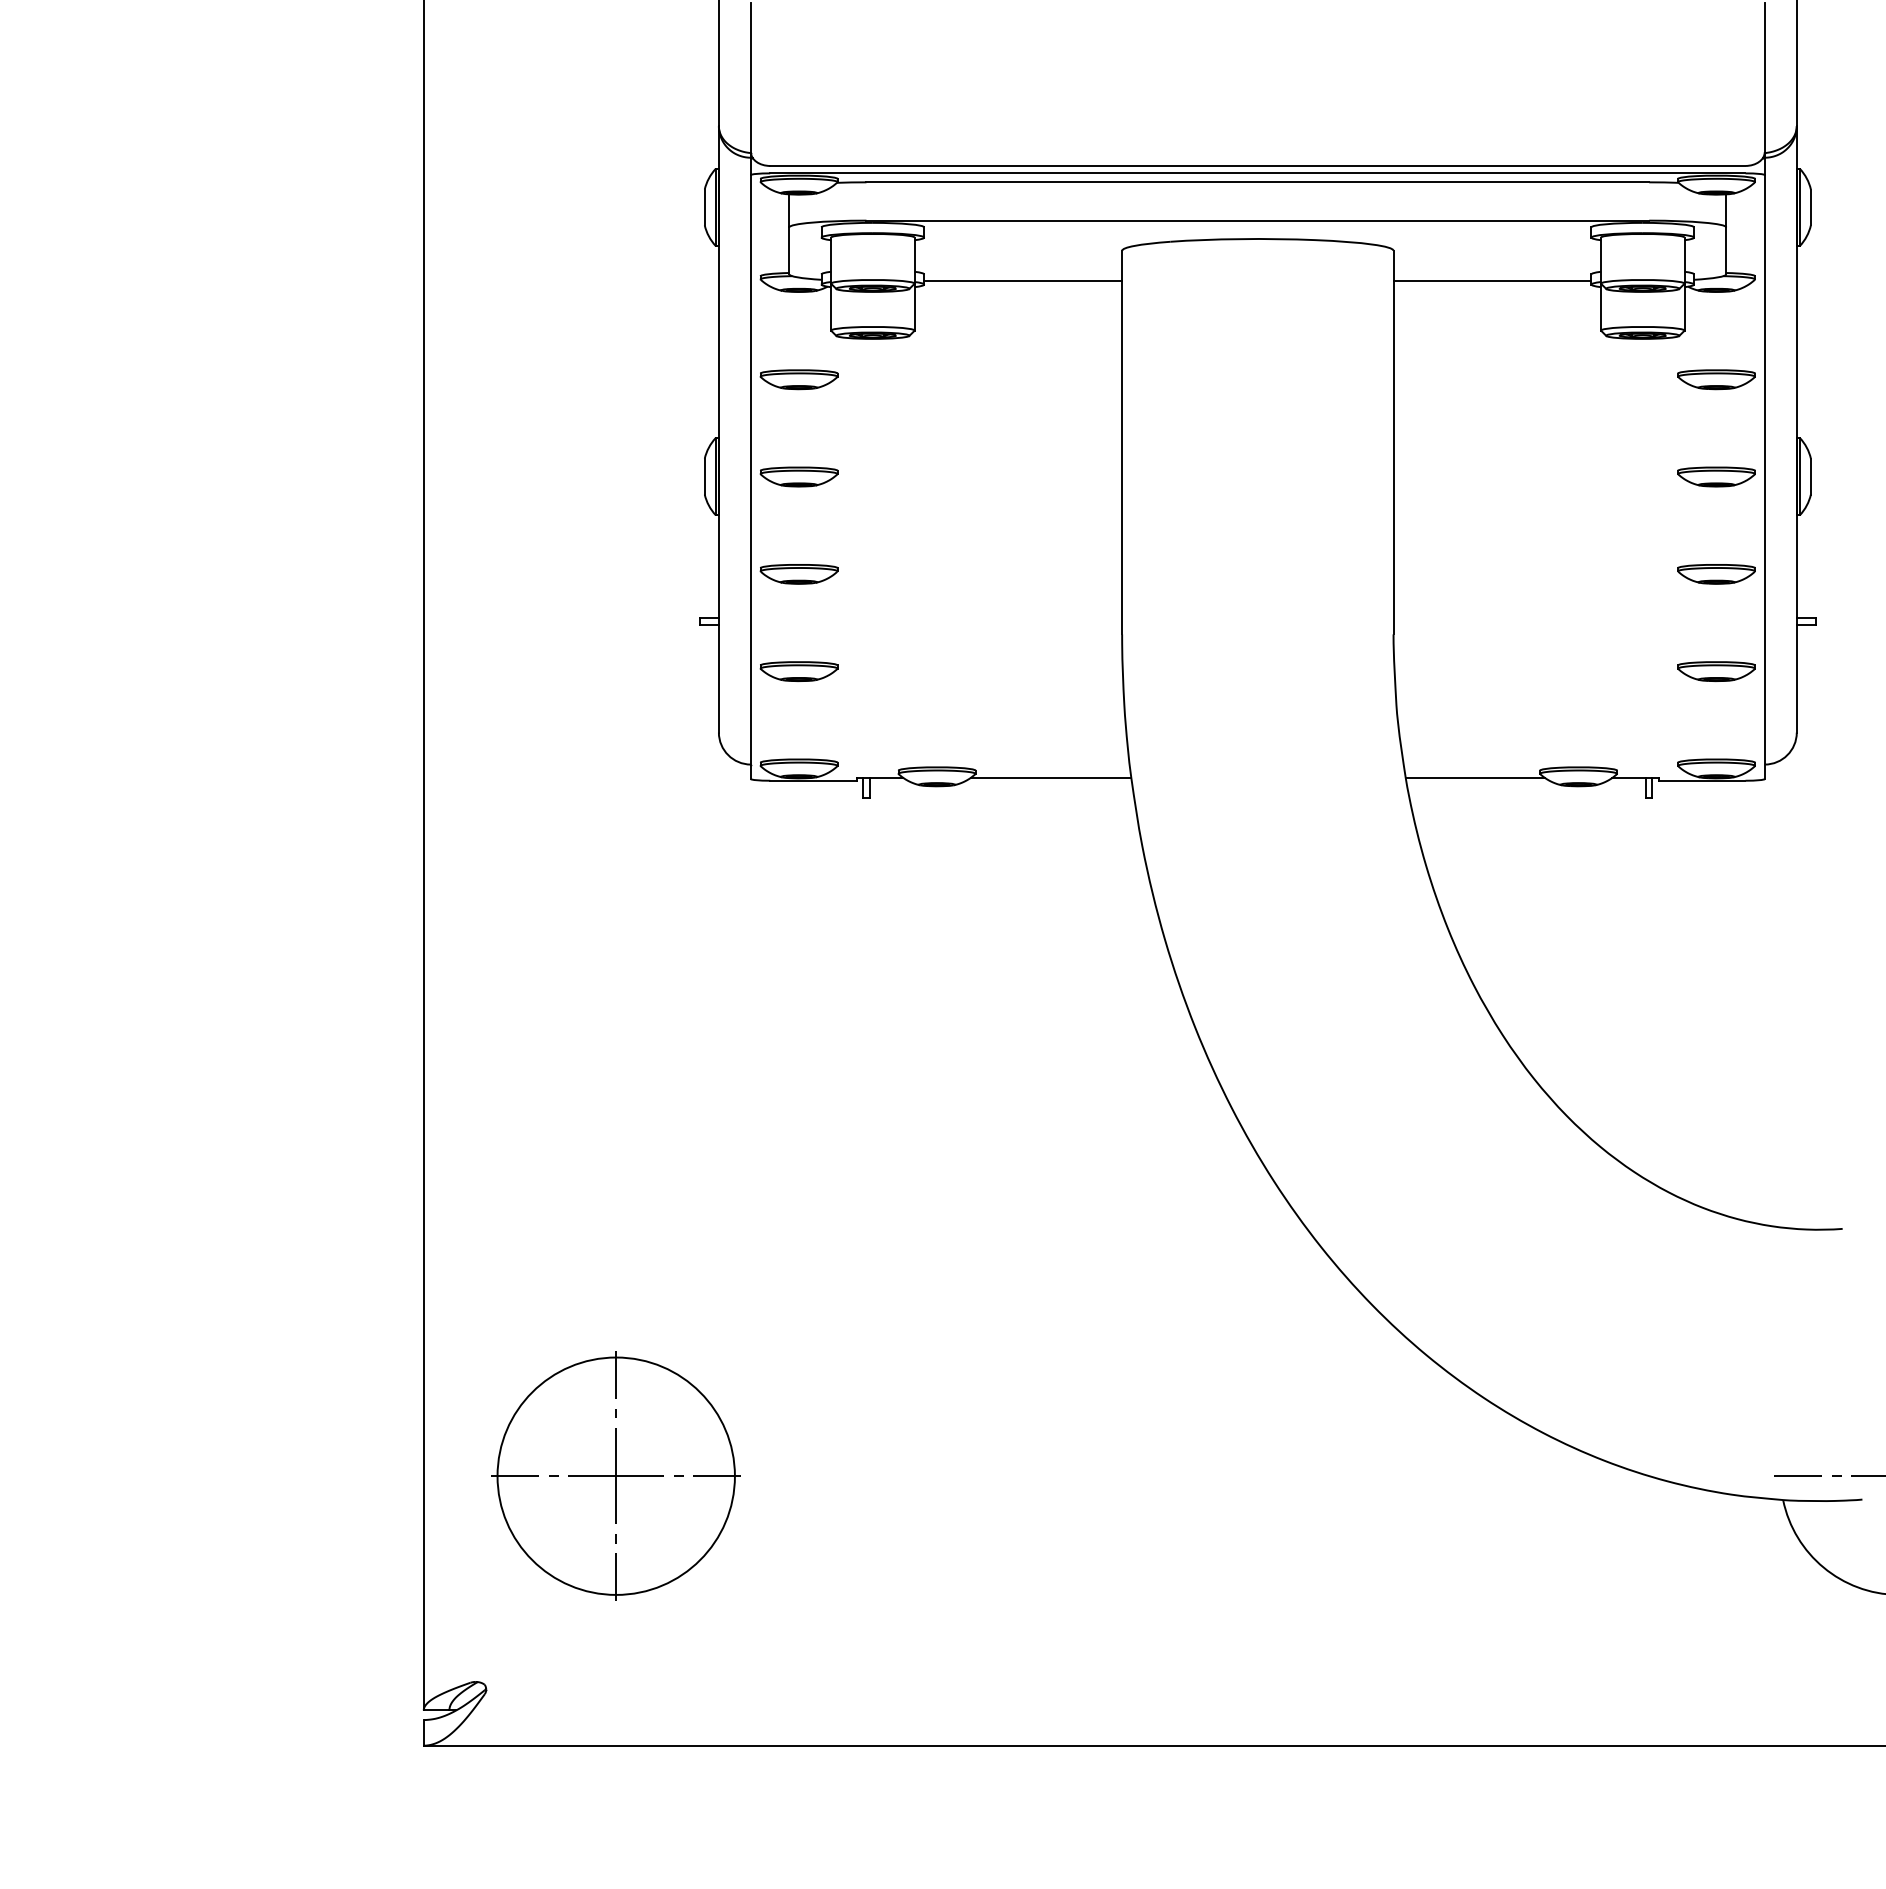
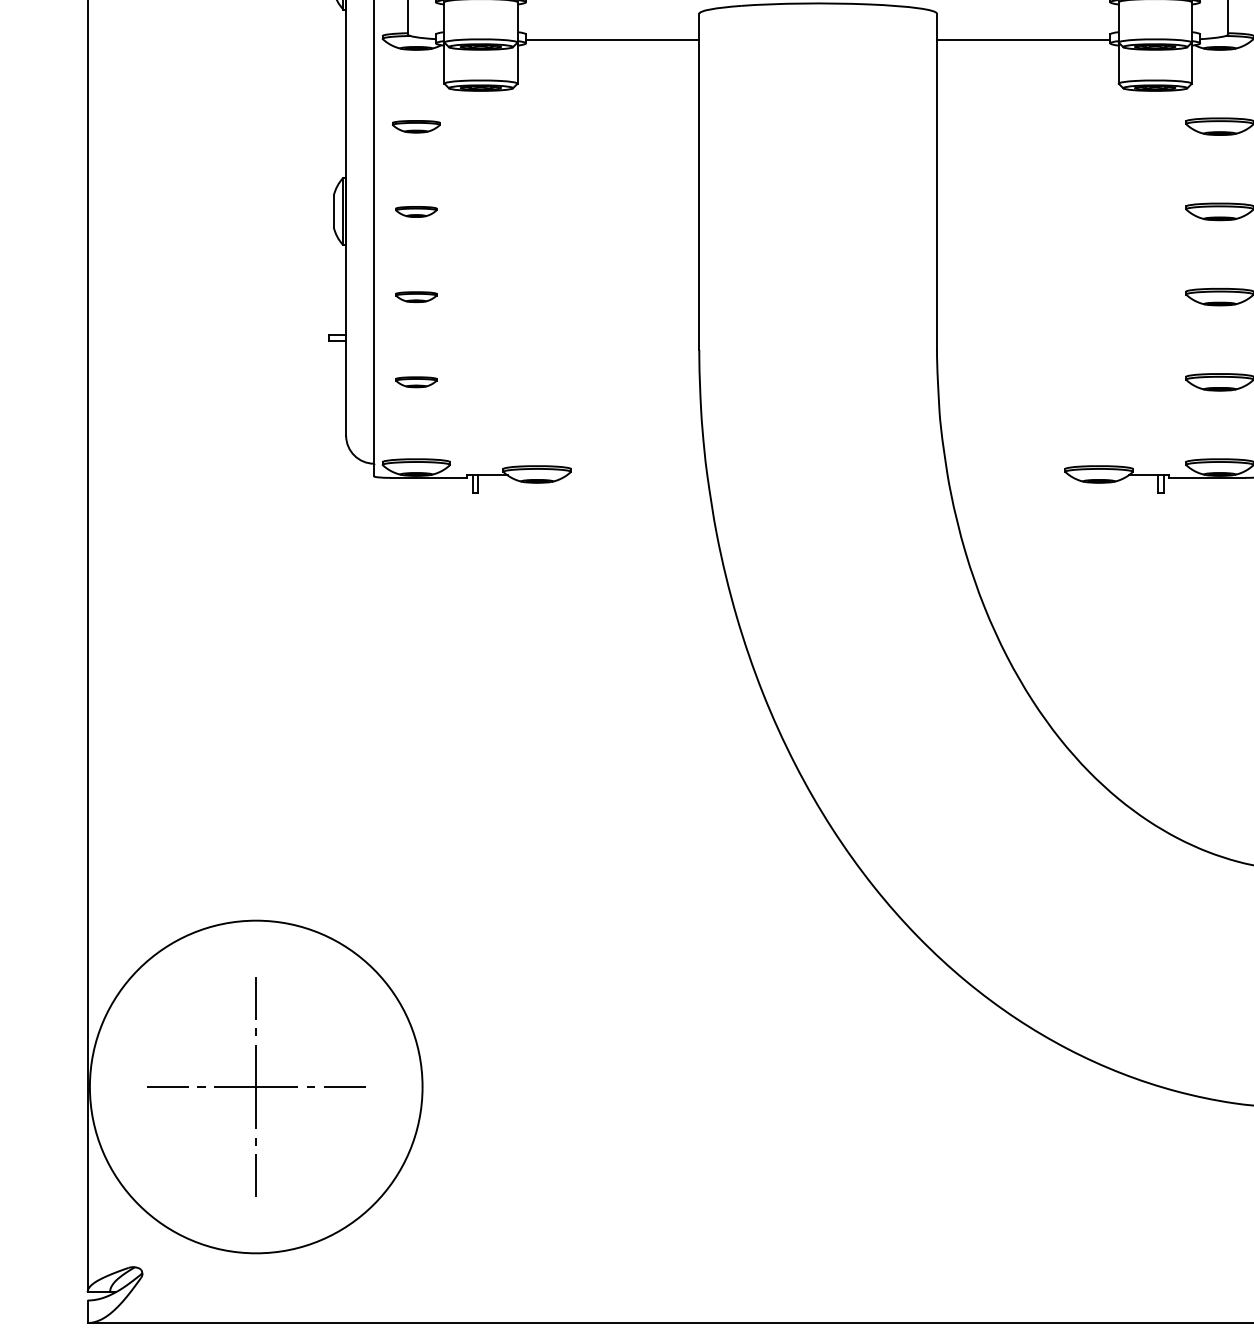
part: (798, 379) -> (415, 126), size x0.7
part: (798, 476) -> (415, 211), size x0.6
part: (798, 574) -> (415, 297), size x0.6
part: (798, 671) -> (415, 382), size x0.6
line: (1050, 777) -> (636, 475), removed
line: (1475, 777) -> (1008, 475), removed
circle: (615, 1475) -> (255, 1086), size x1.6

